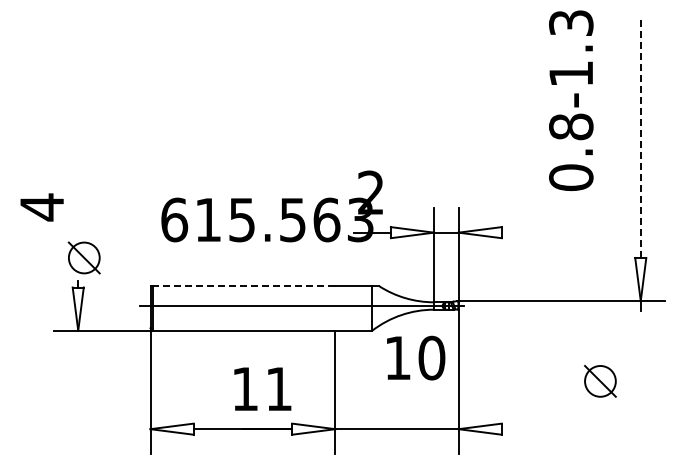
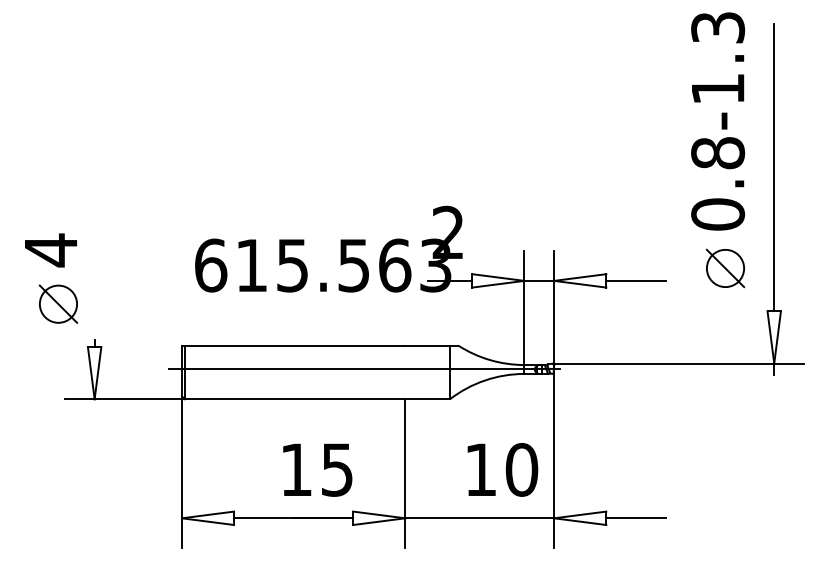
text: (571, 100) -> (718, 121), moved
line: (640, 139) -> (773, 168), dashed -> solid
line: (526, 232) -> (636, 280), added
part: (83, 257) -> (57, 303), moved
line: (243, 286) -> (294, 345), dashed -> solid
text: (416, 357) -> (503, 469), moved
part: (600, 381) -> (725, 268), moved
text: (278, 389) -> (336, 470), 11 -> 15
line: (526, 429) -> (636, 518), added

